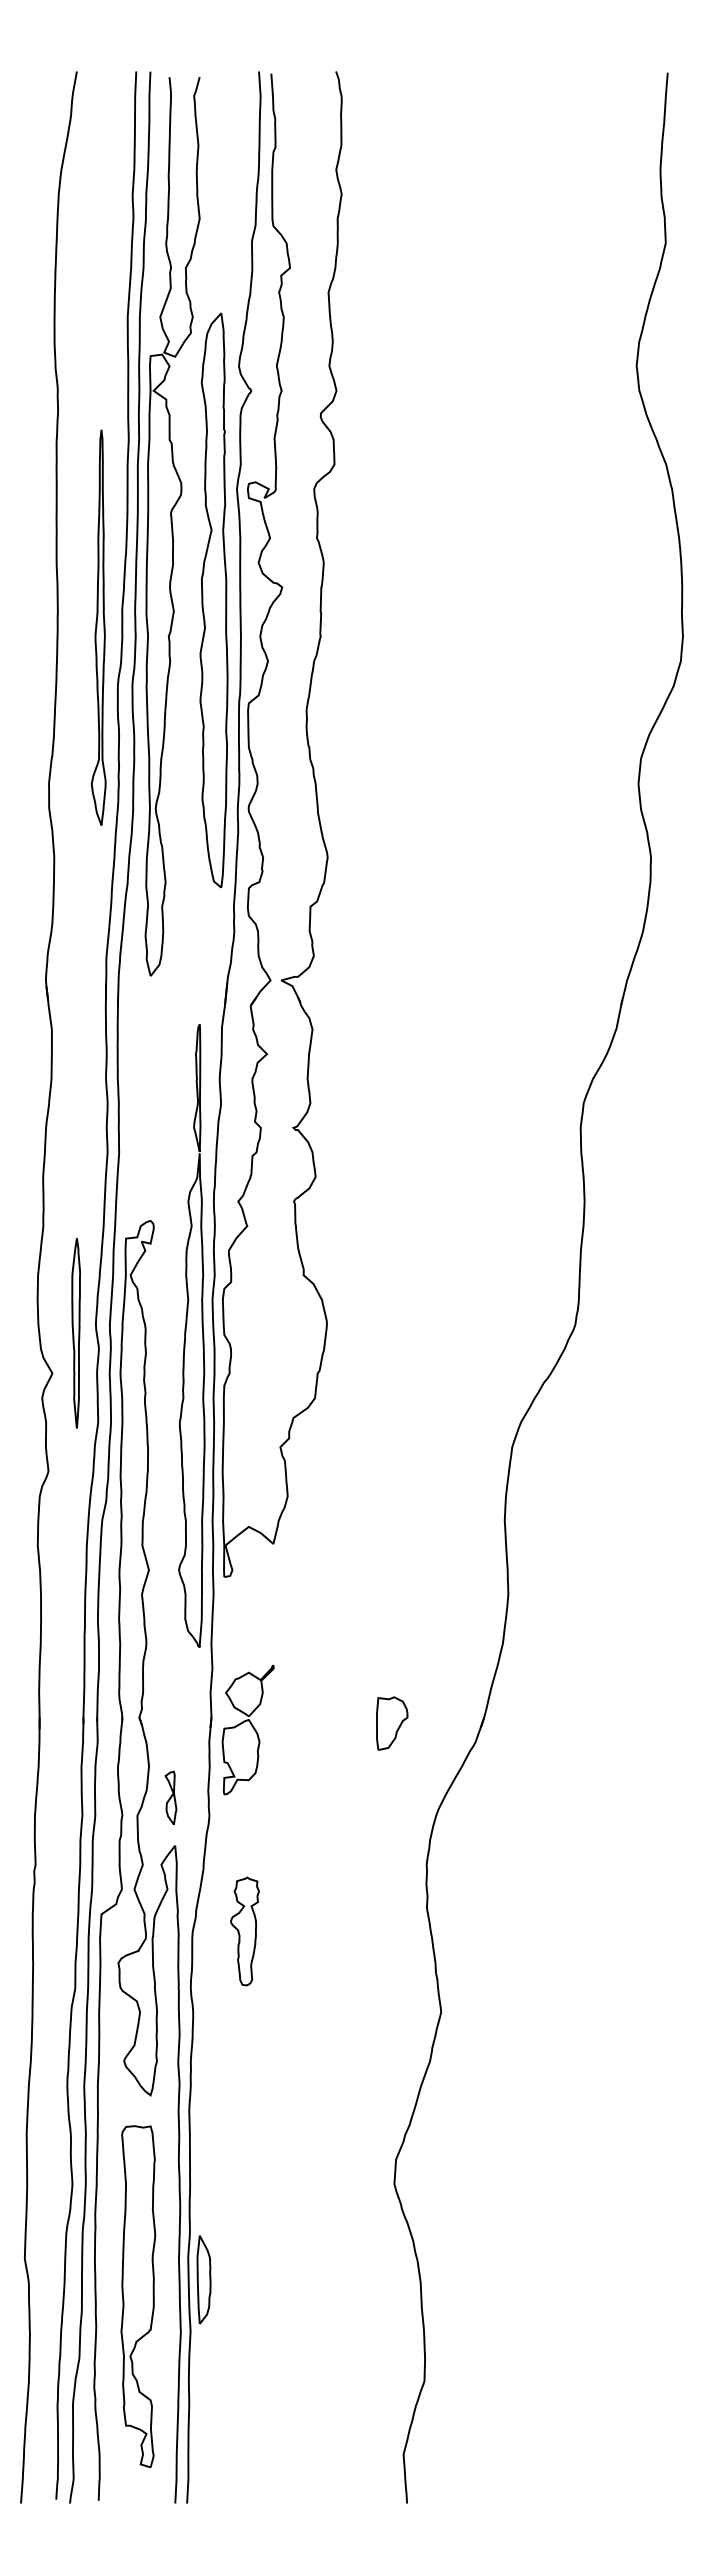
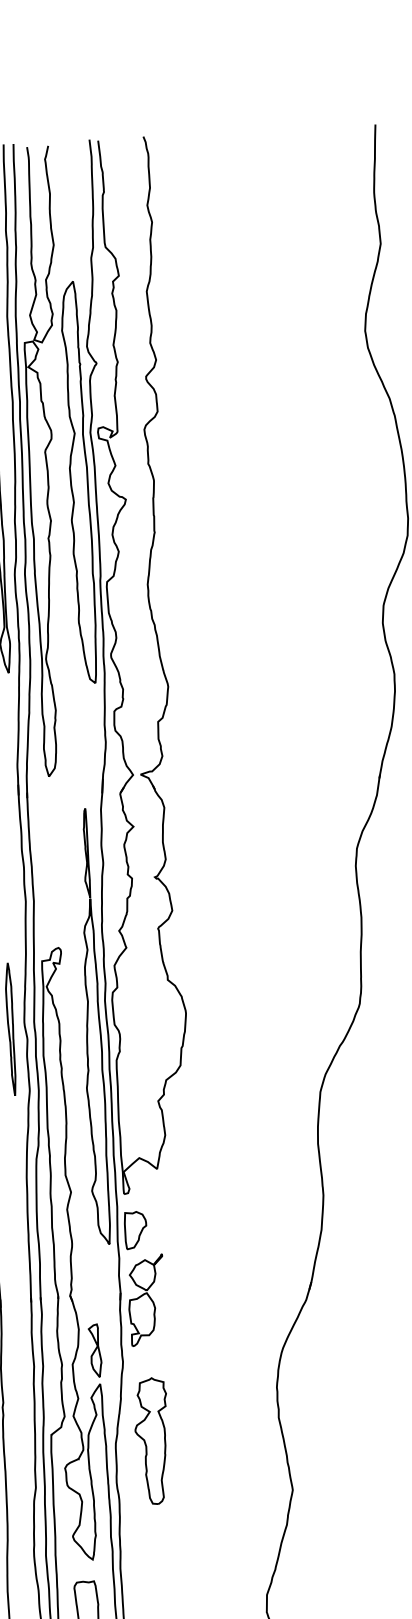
part: (213, 600) -> (78, 482), moved
part: (392, 1723) -> (136, 1230), moved
part: (170, 1797) -> (95, 1350), size x1.43
part: (244, 1931) -> (152, 1441), size x1.67

